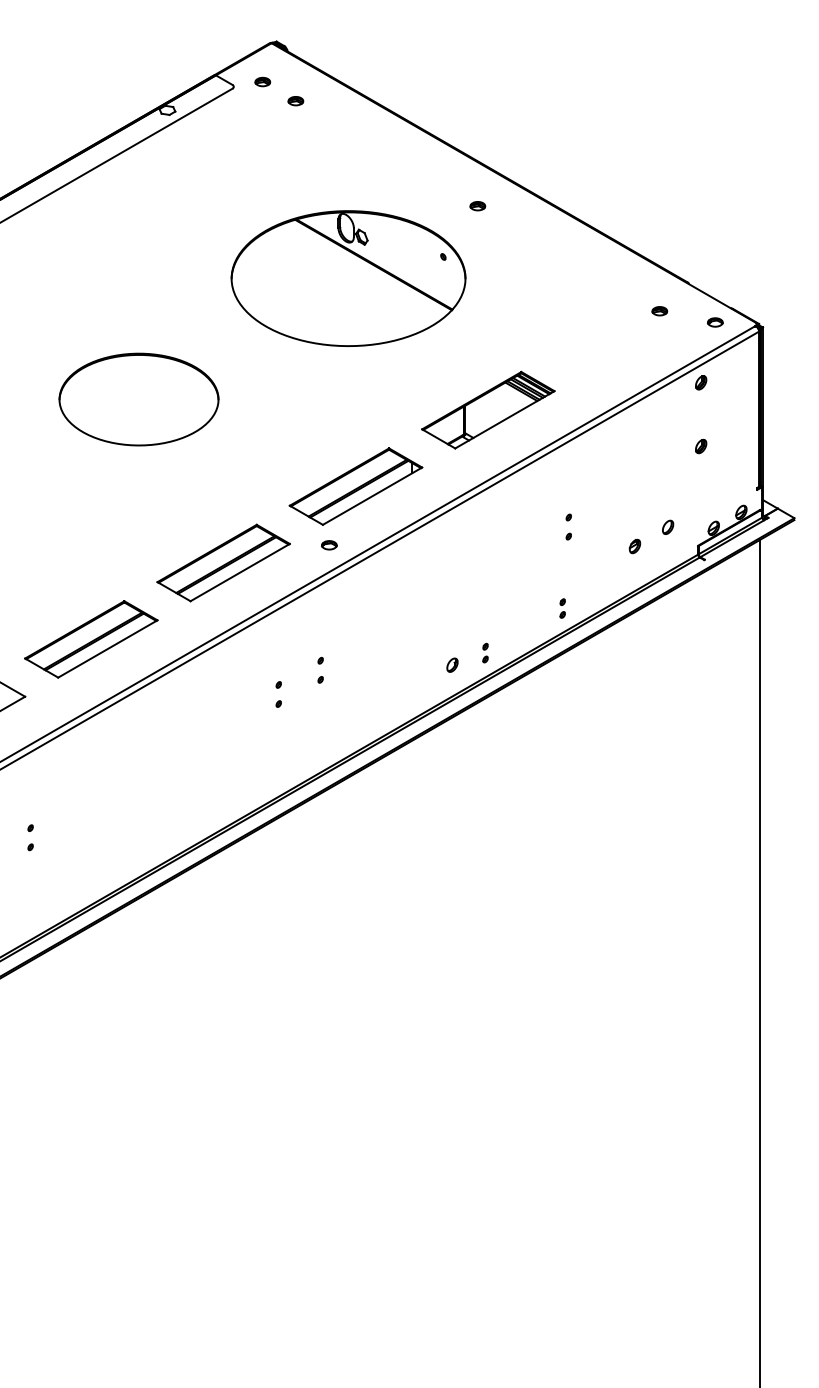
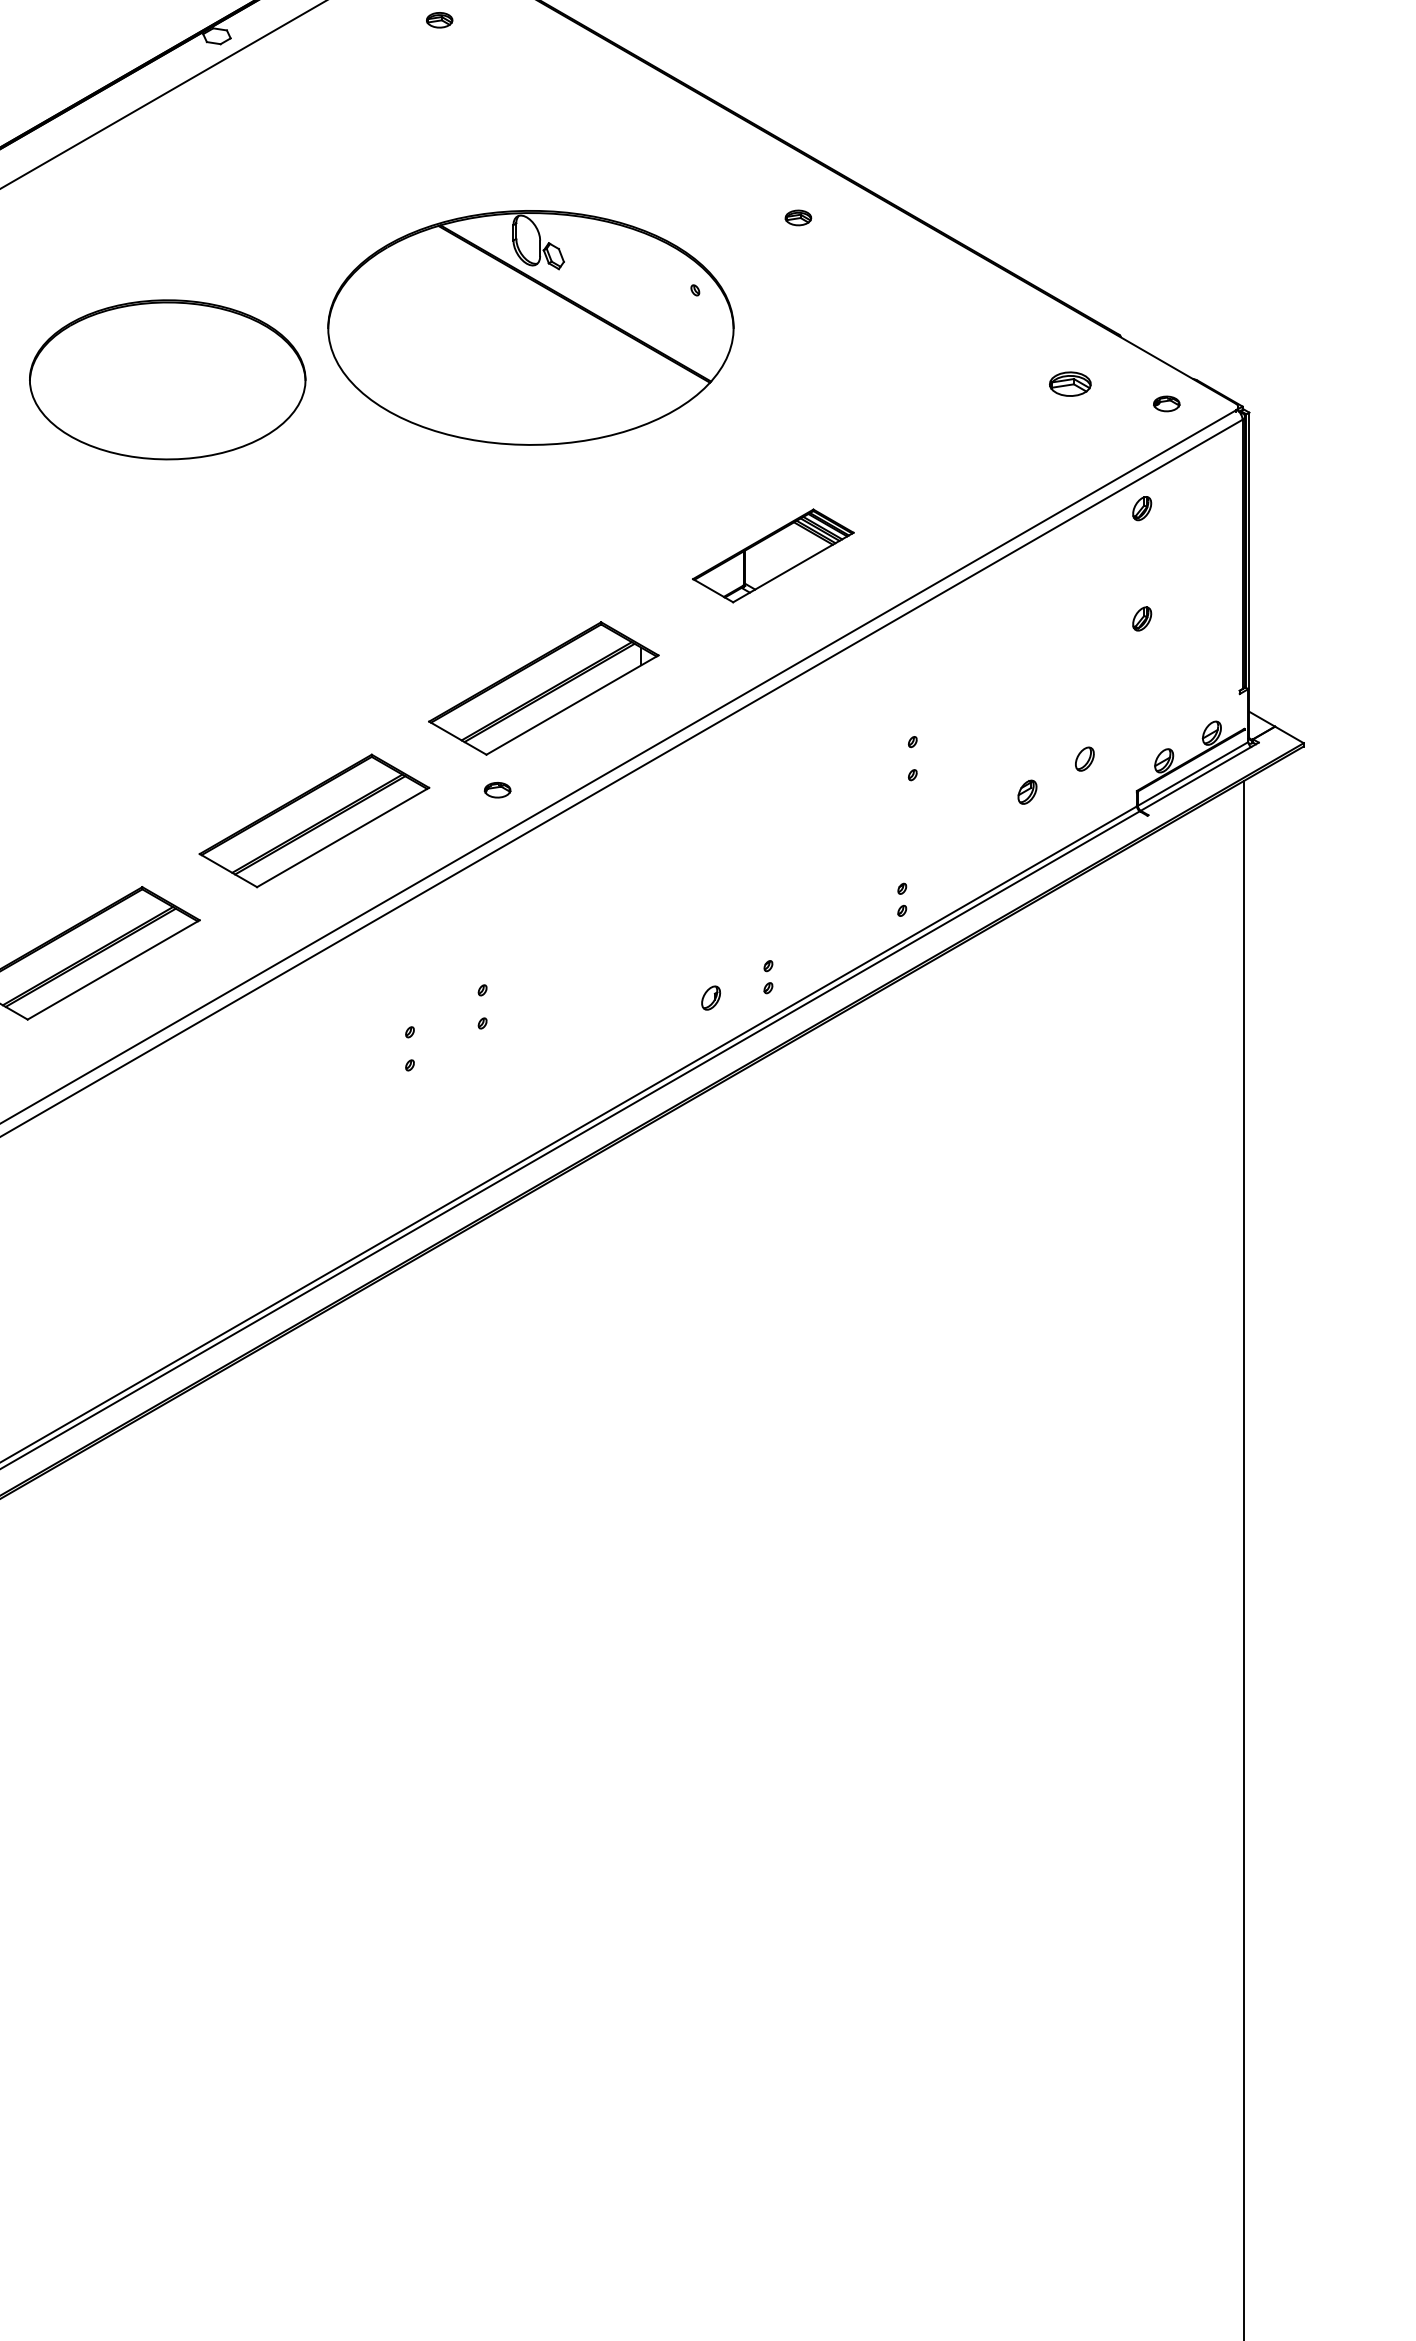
part: (477, 206) -> (797, 218), moved
part: (659, 311) -> (1069, 384), size x1.6
part: (138, 399) -> (166, 379), moved
part: (488, 409) -> (773, 554), size x0.7

